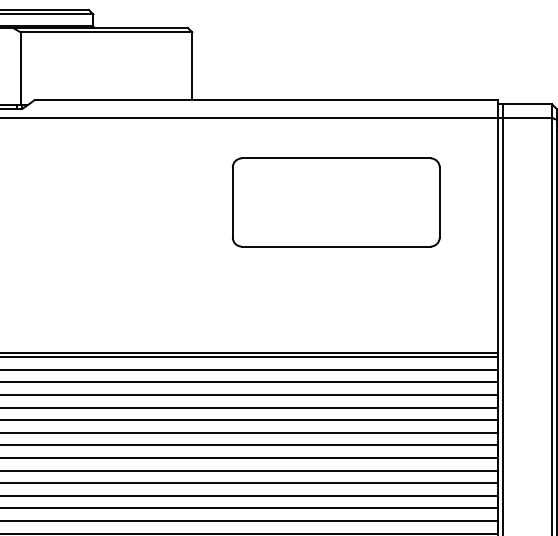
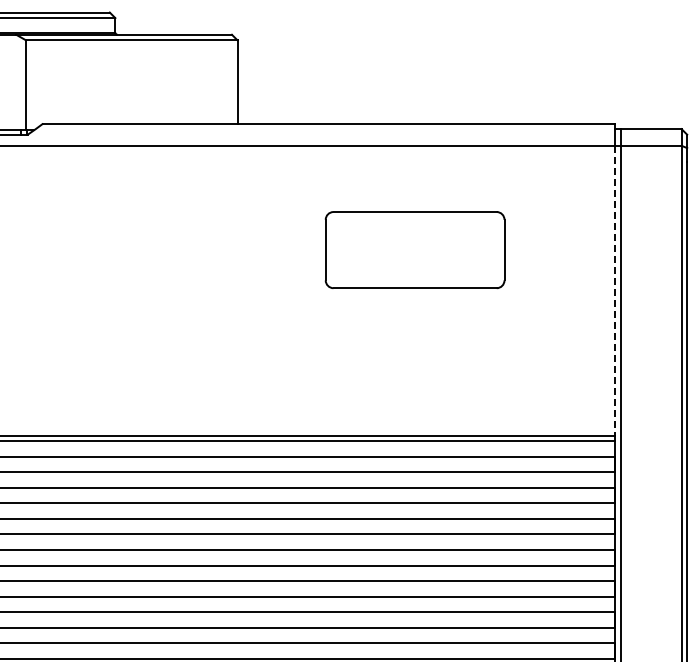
part: (335, 201) -> (414, 249), size x0.7
line: (498, 235) -> (615, 290), solid -> dashed

